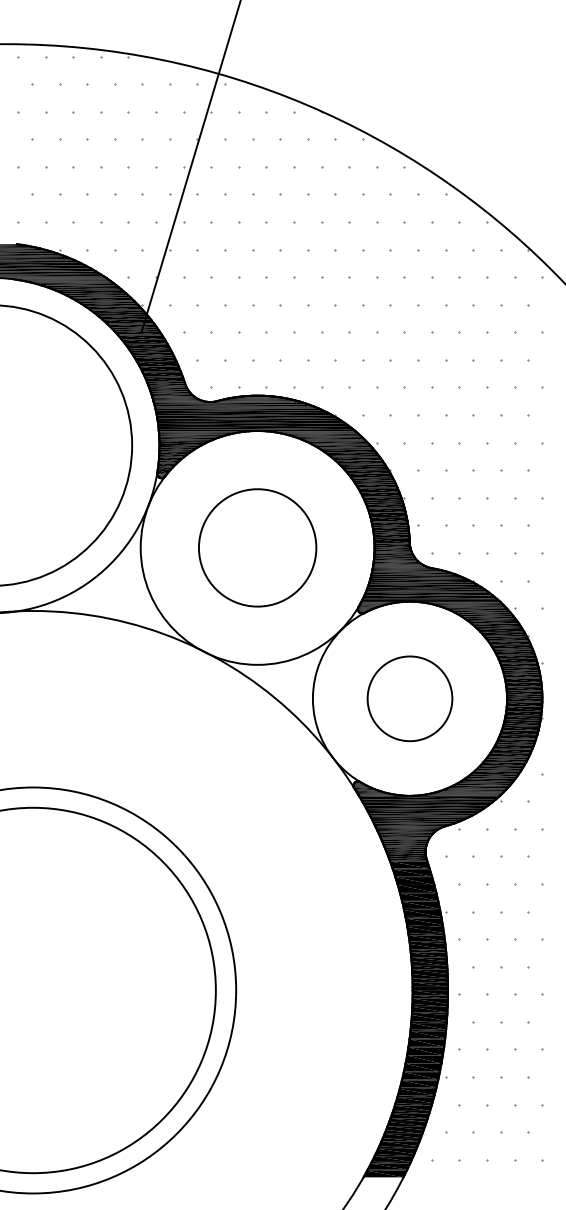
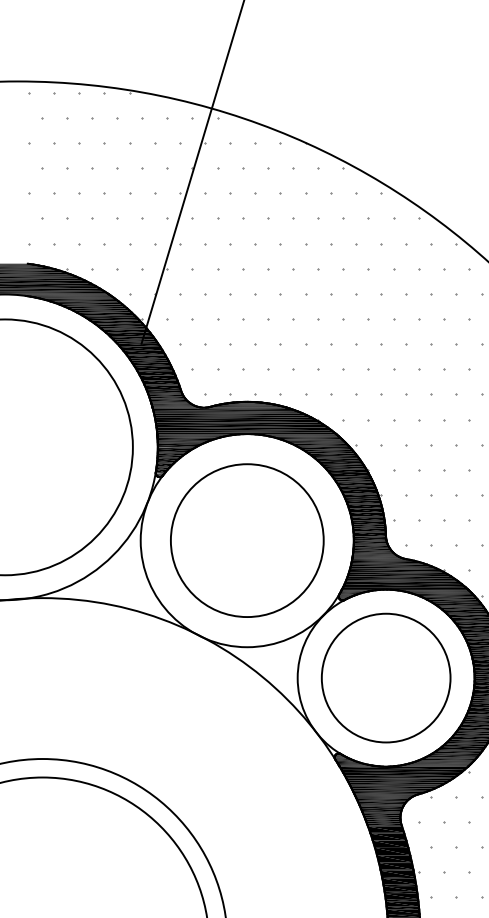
circle: (257, 547) -> (247, 540), size x1.43
circle: (409, 698) -> (385, 677), size x1.67

